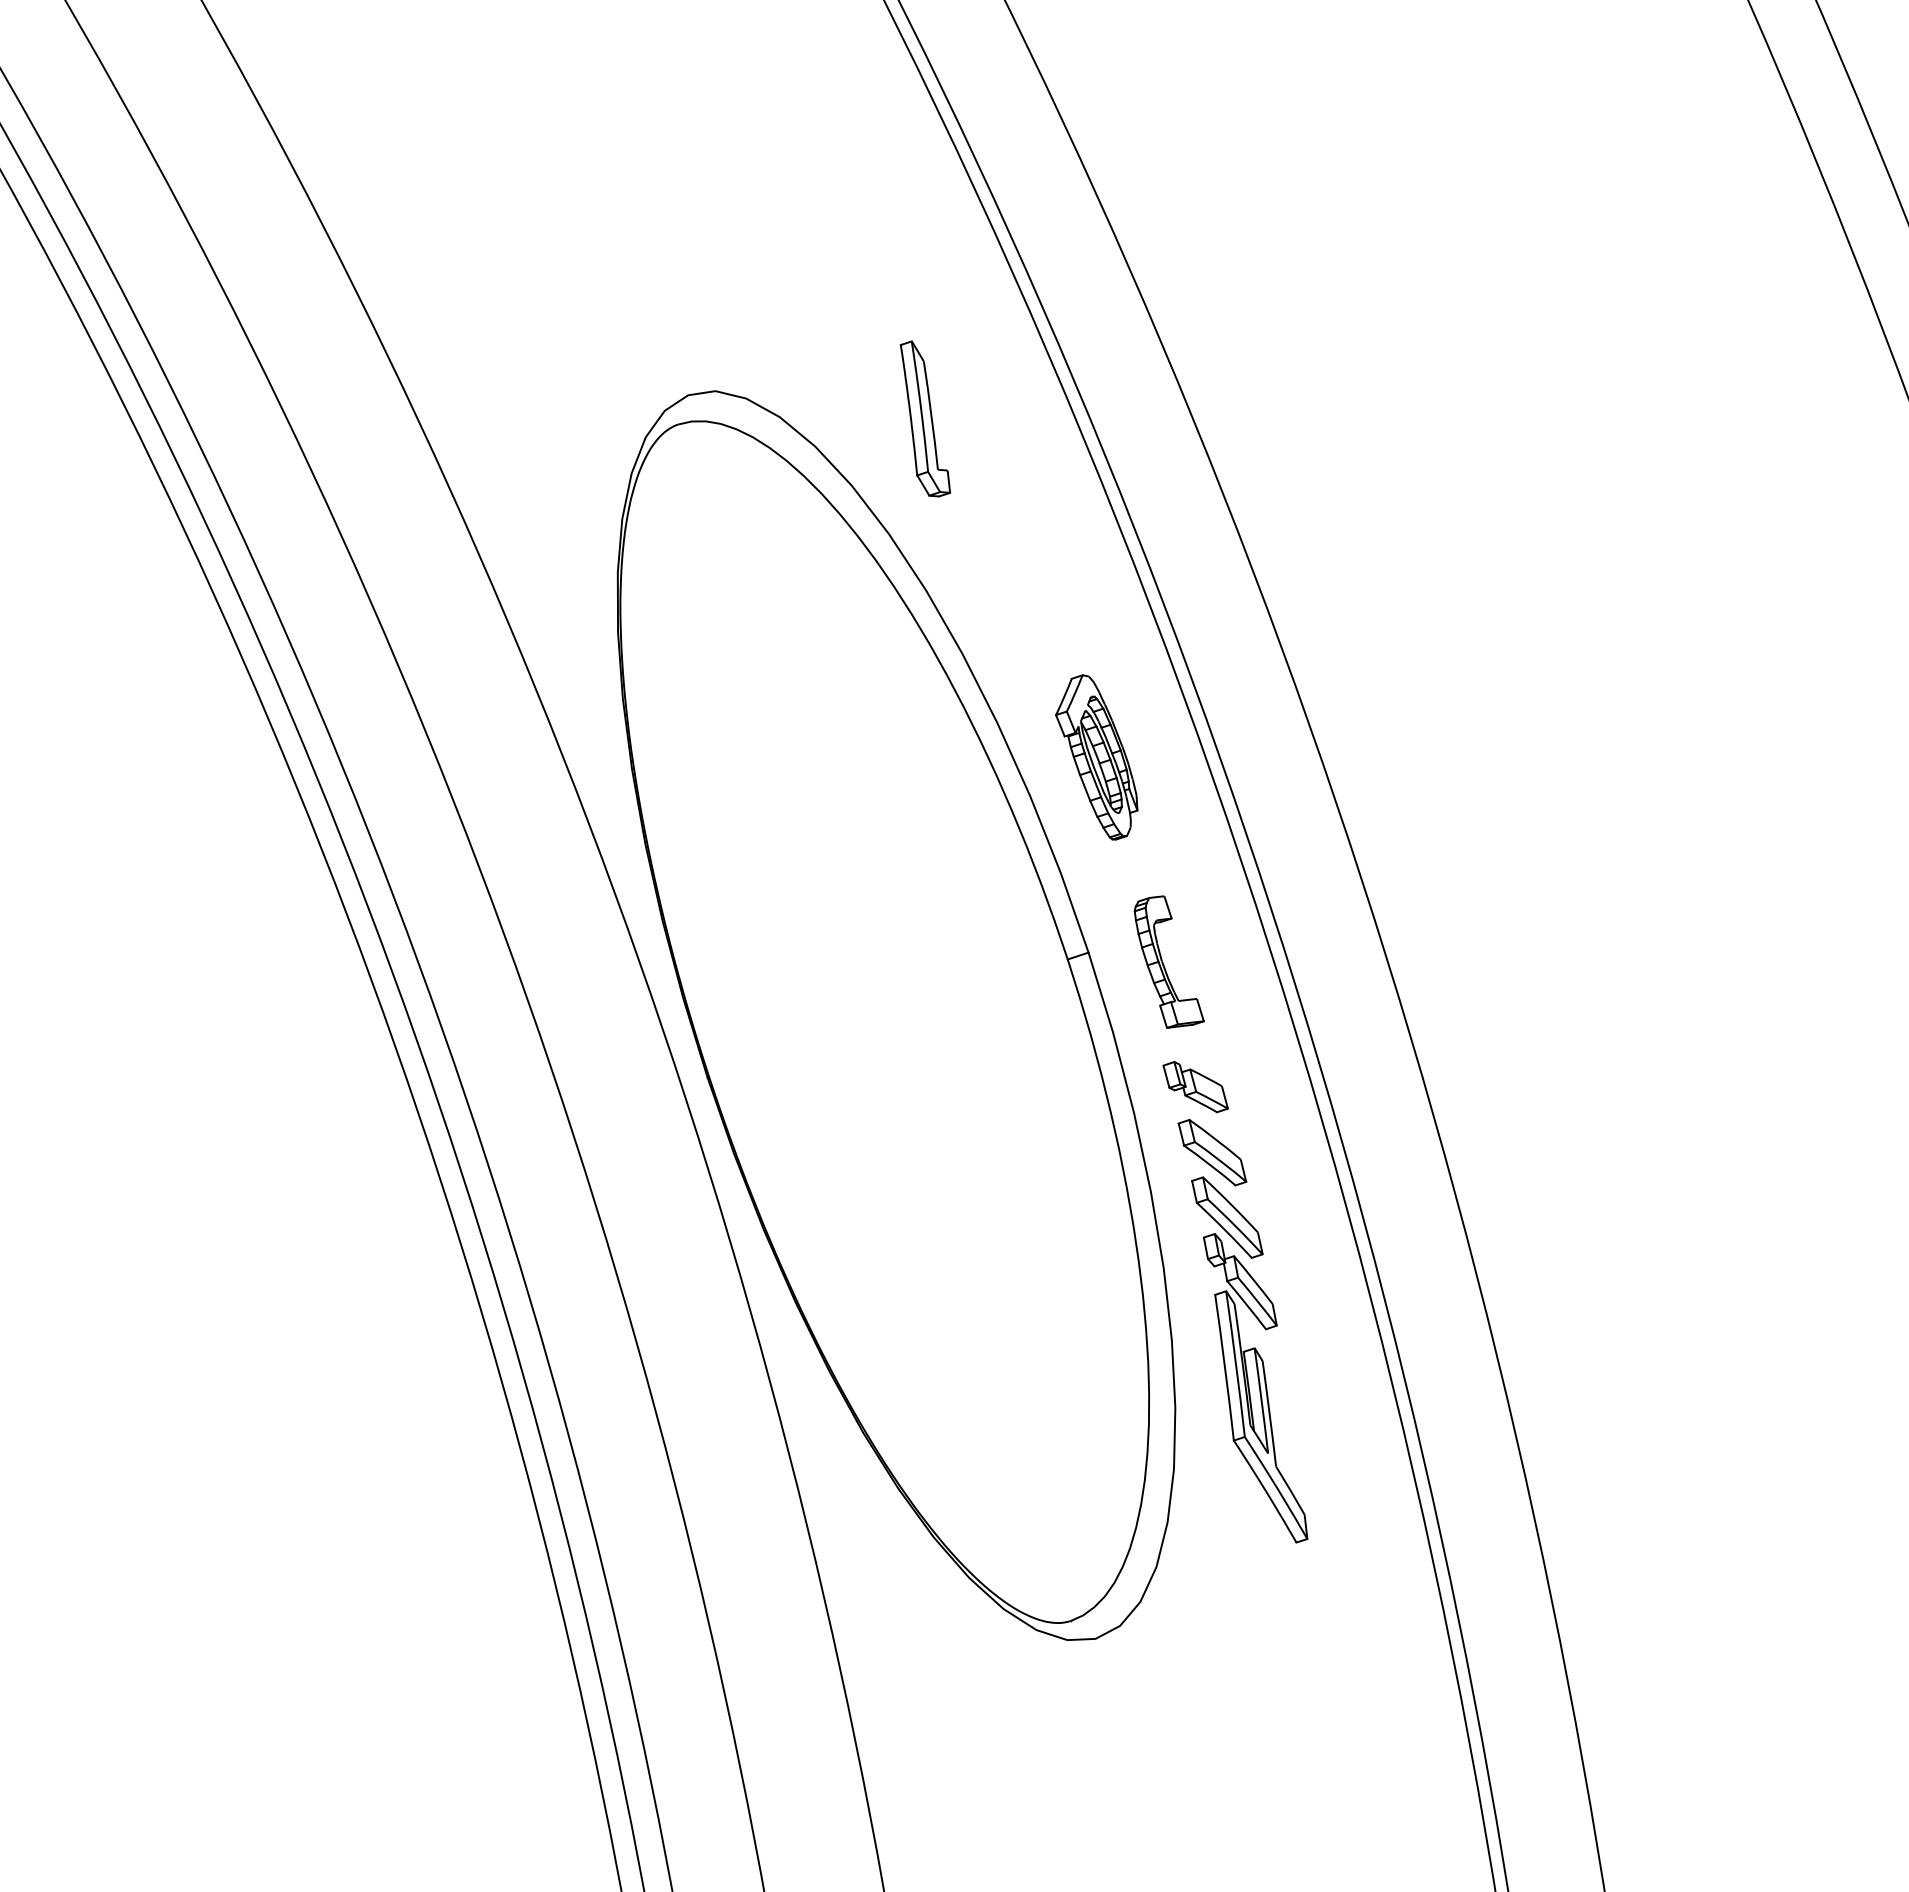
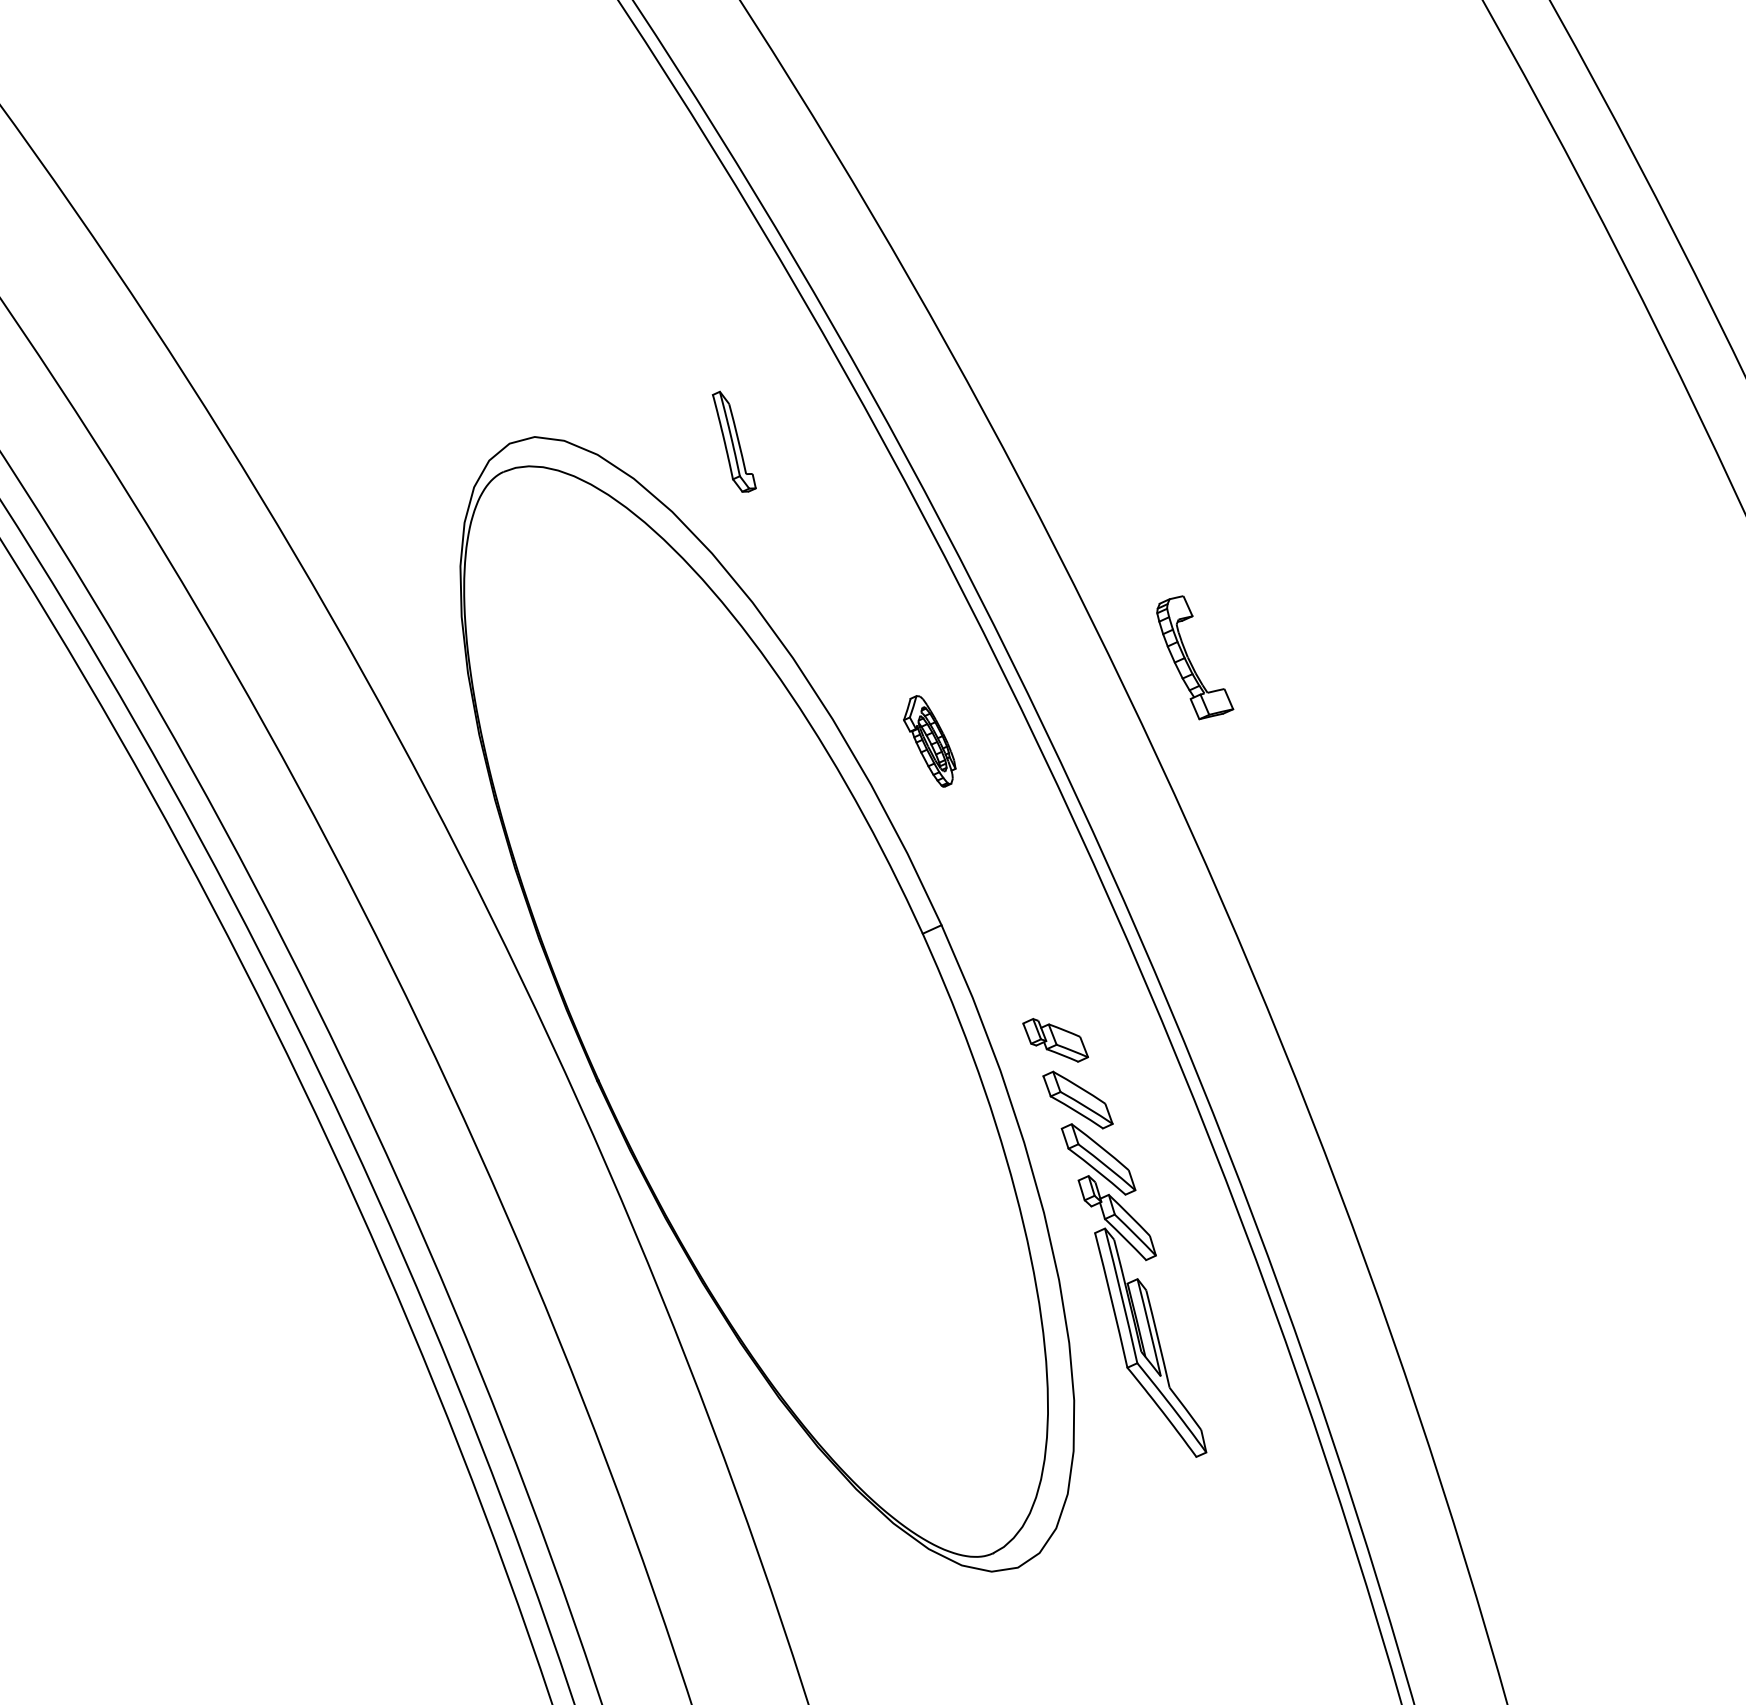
part: (925, 418) -> (734, 441), size x0.7
part: (1096, 757) -> (929, 741), size x0.6
part: (1168, 961) -> (1193, 656), moved

